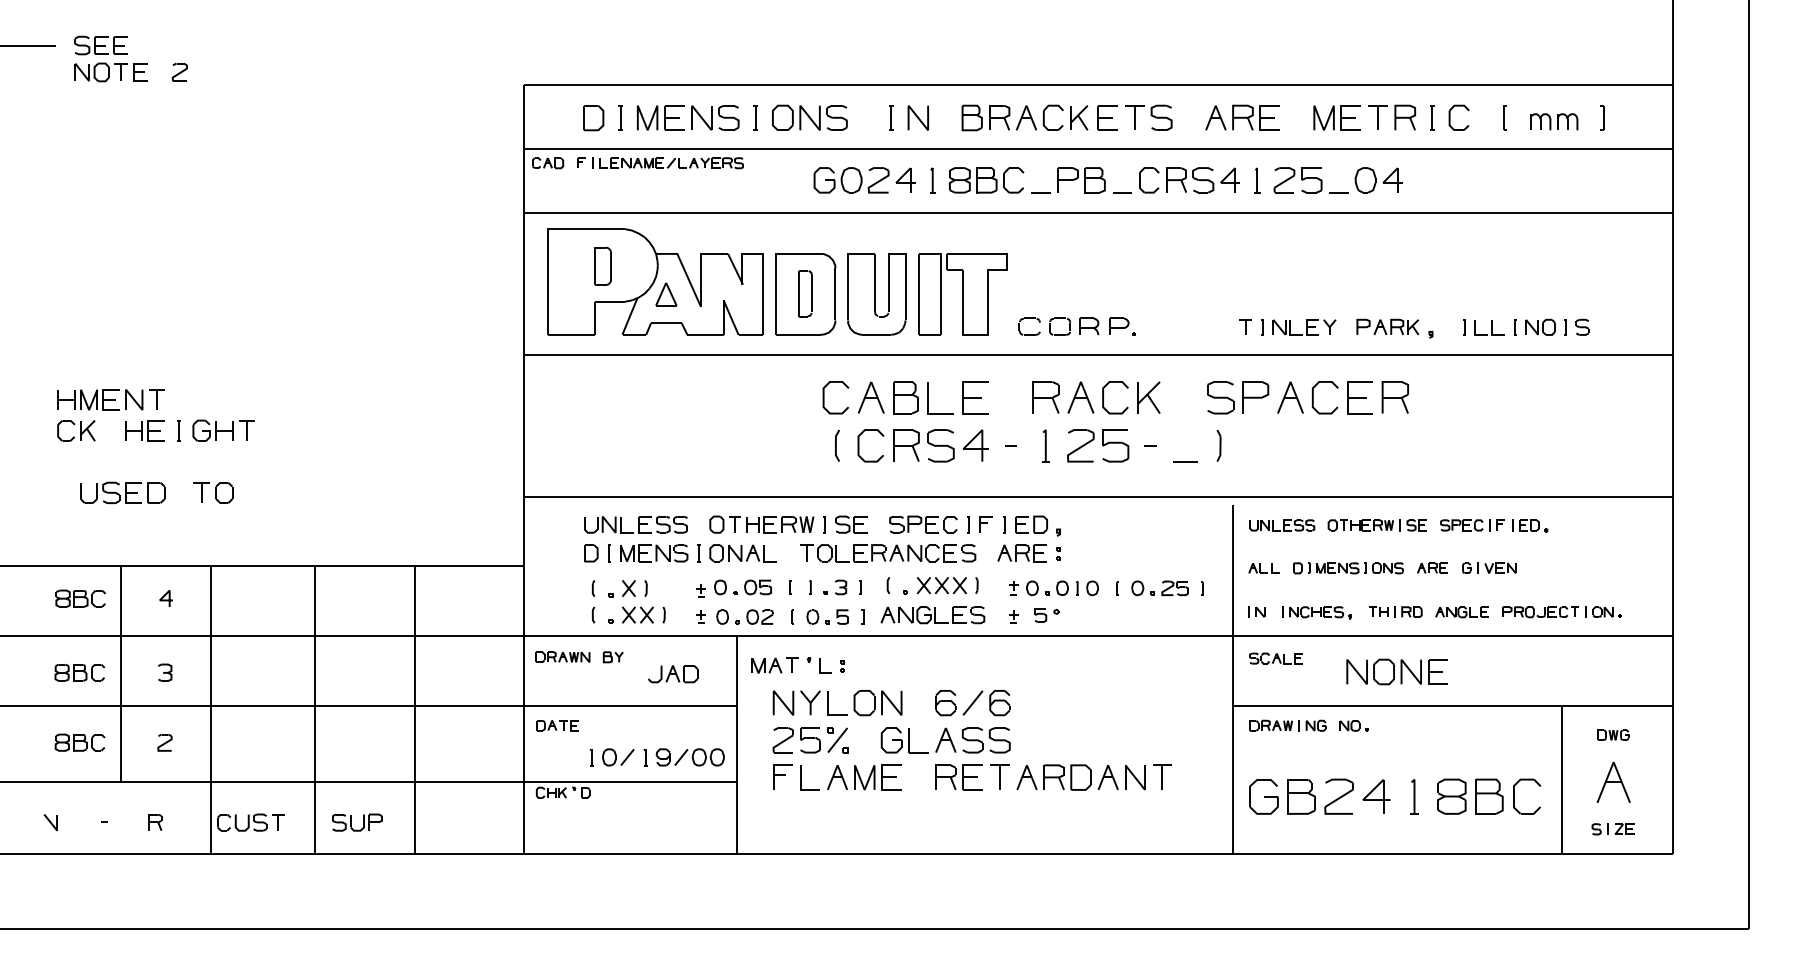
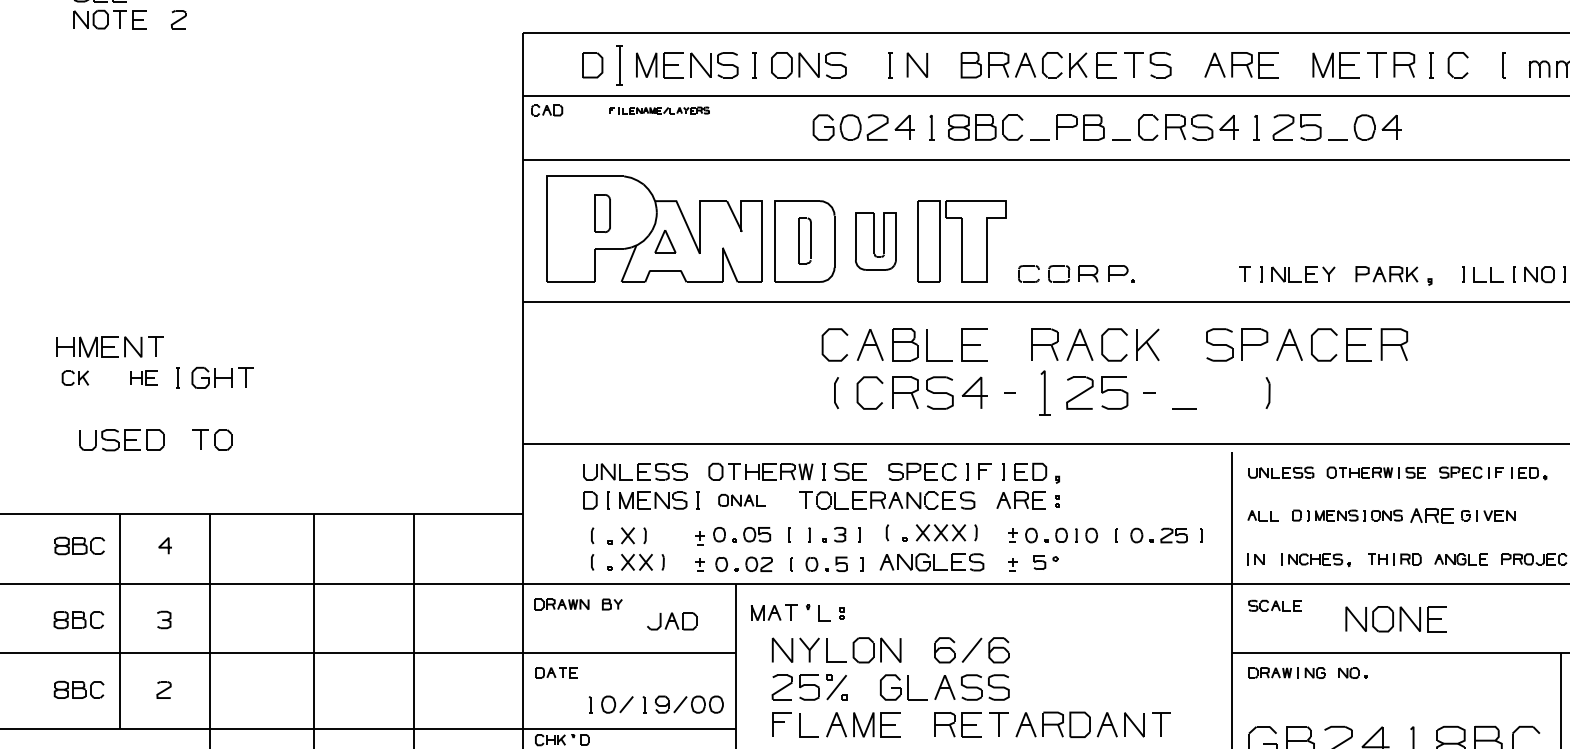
part: (620, 117) -> (619, 64), size x1.6
part: (660, 163) -> (659, 110), size x0.6
part: (876, 294) -> (875, 241), size x0.7
part: (76, 430) -> (75, 377), size x0.7
part: (144, 430) -> (143, 377), size x0.7
part: (1045, 445) -> (1044, 392), size x1.4
part: (1218, 445) -> (1267, 392), moved
part: (742, 553) -> (741, 500), size x0.7
part: (1432, 567) -> (1431, 514), size x1.4

